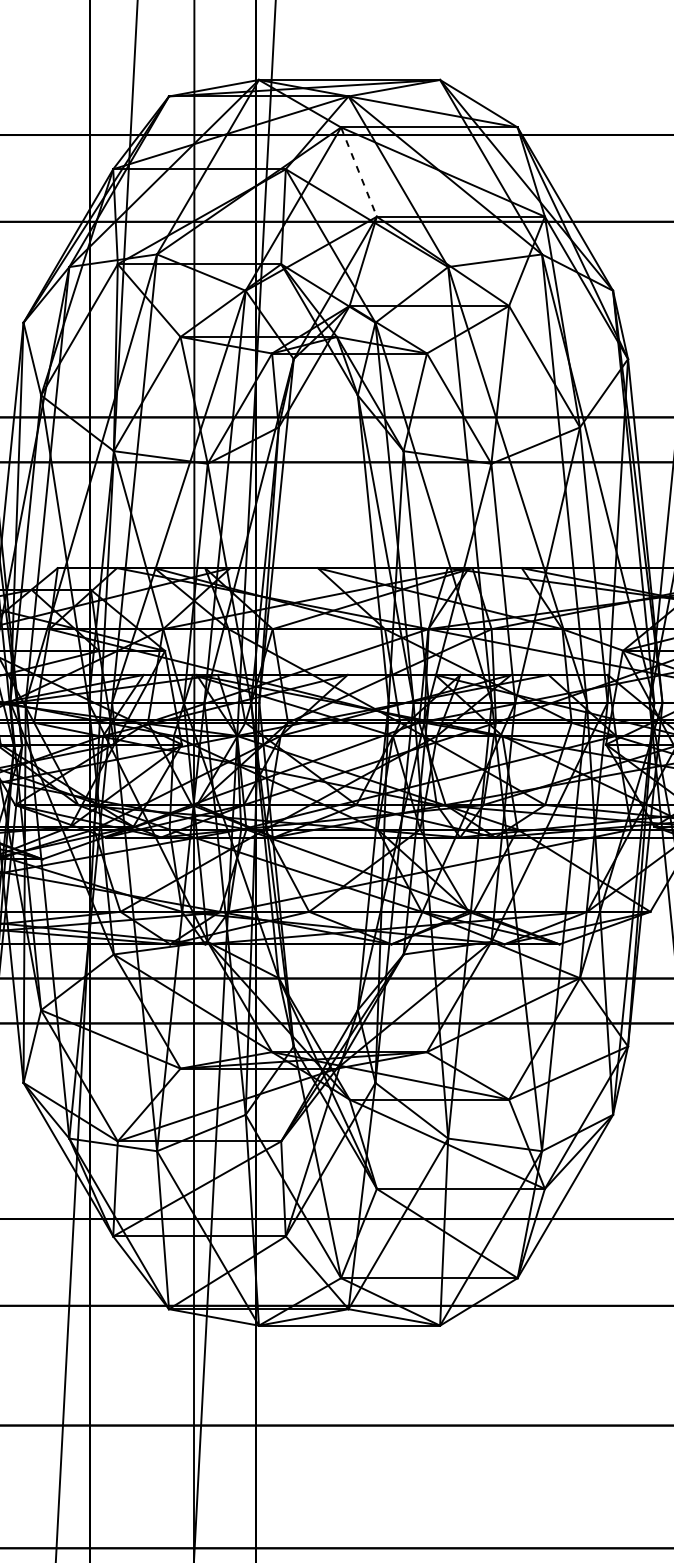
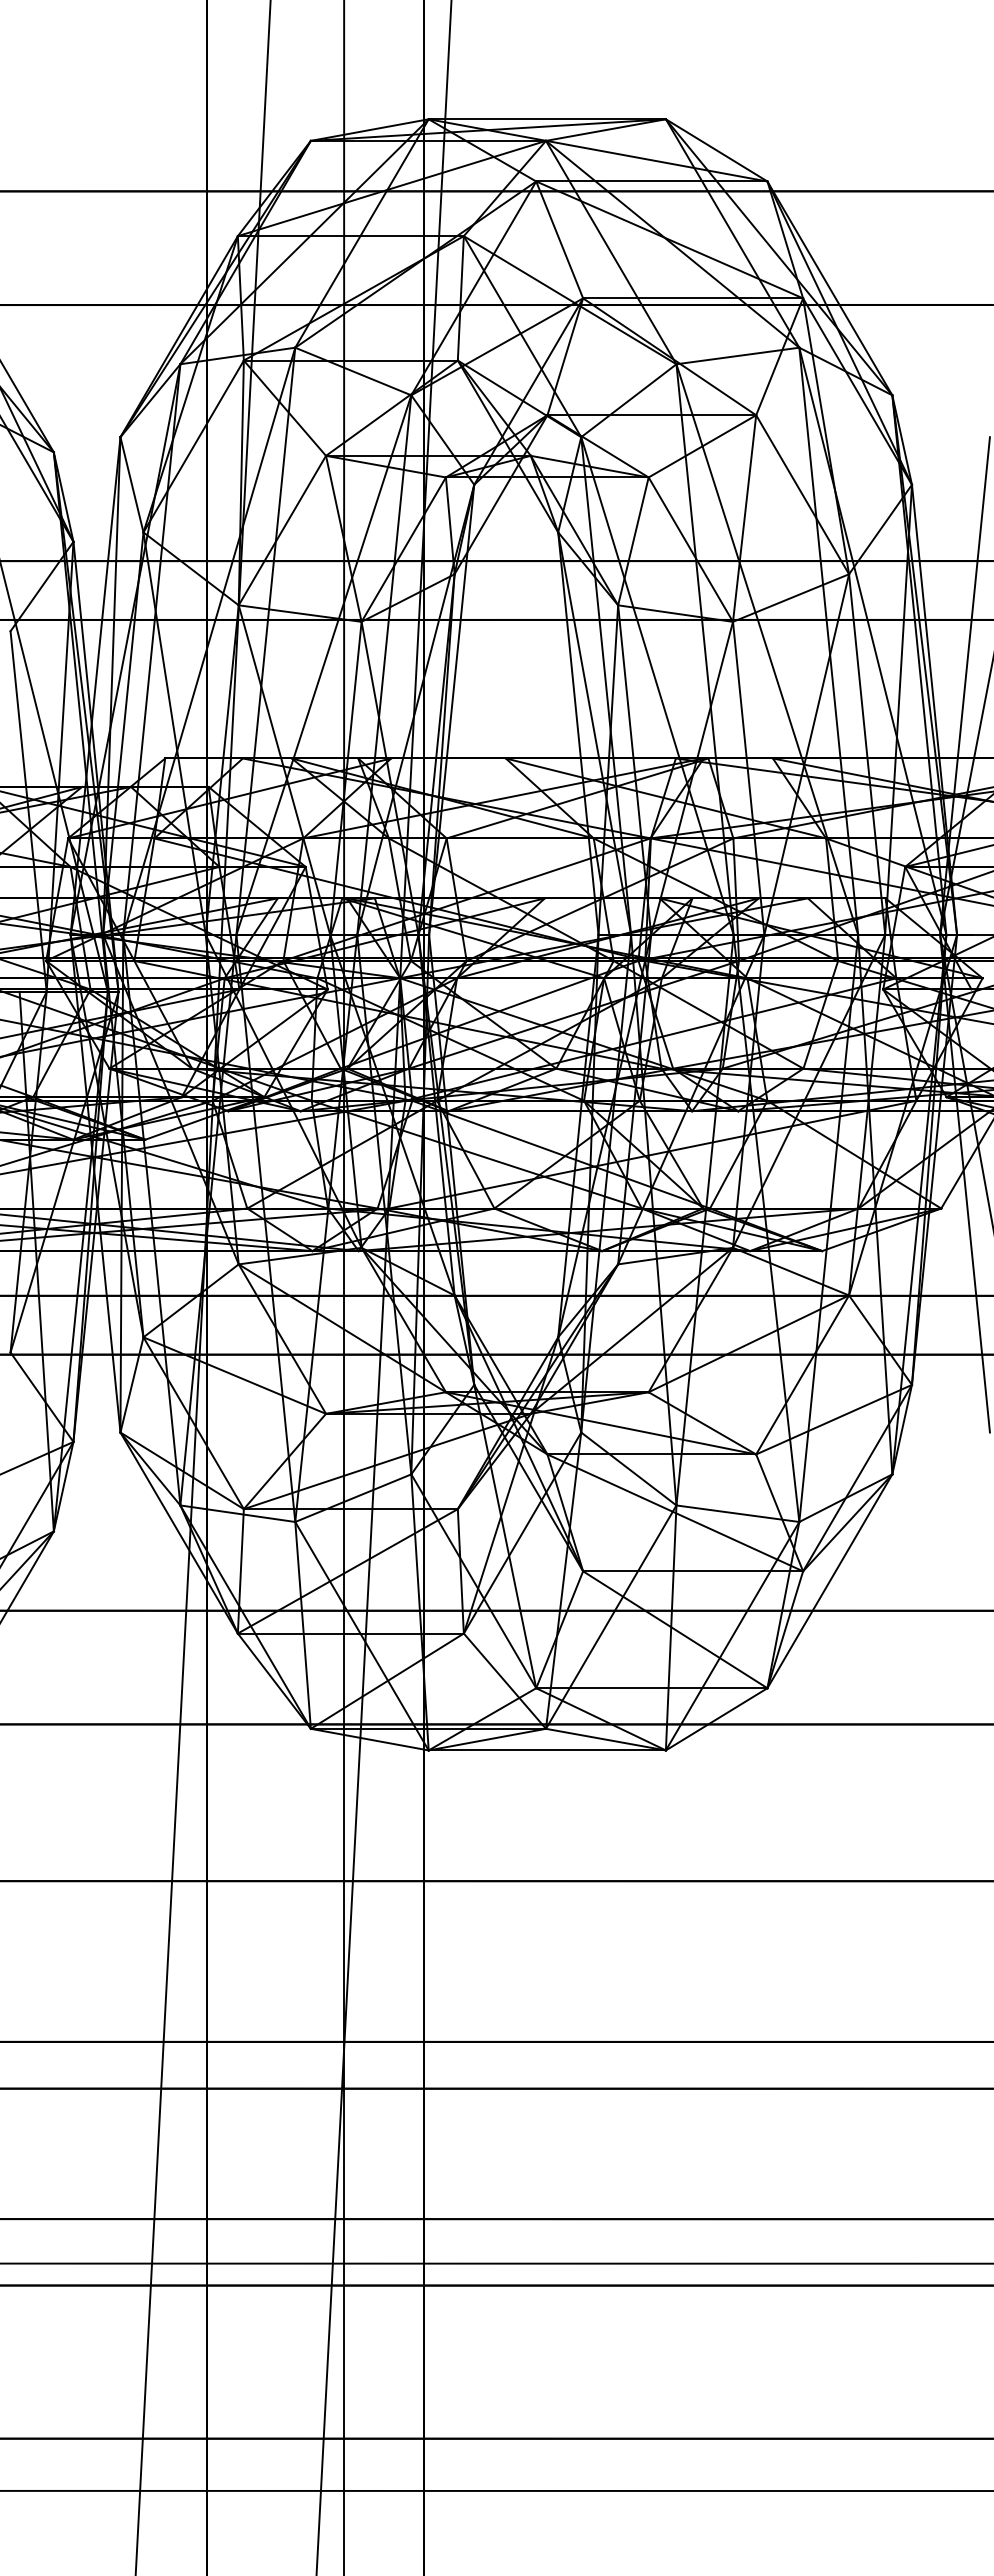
line: (358, 171) -> (559, 239), dashed -> solid

